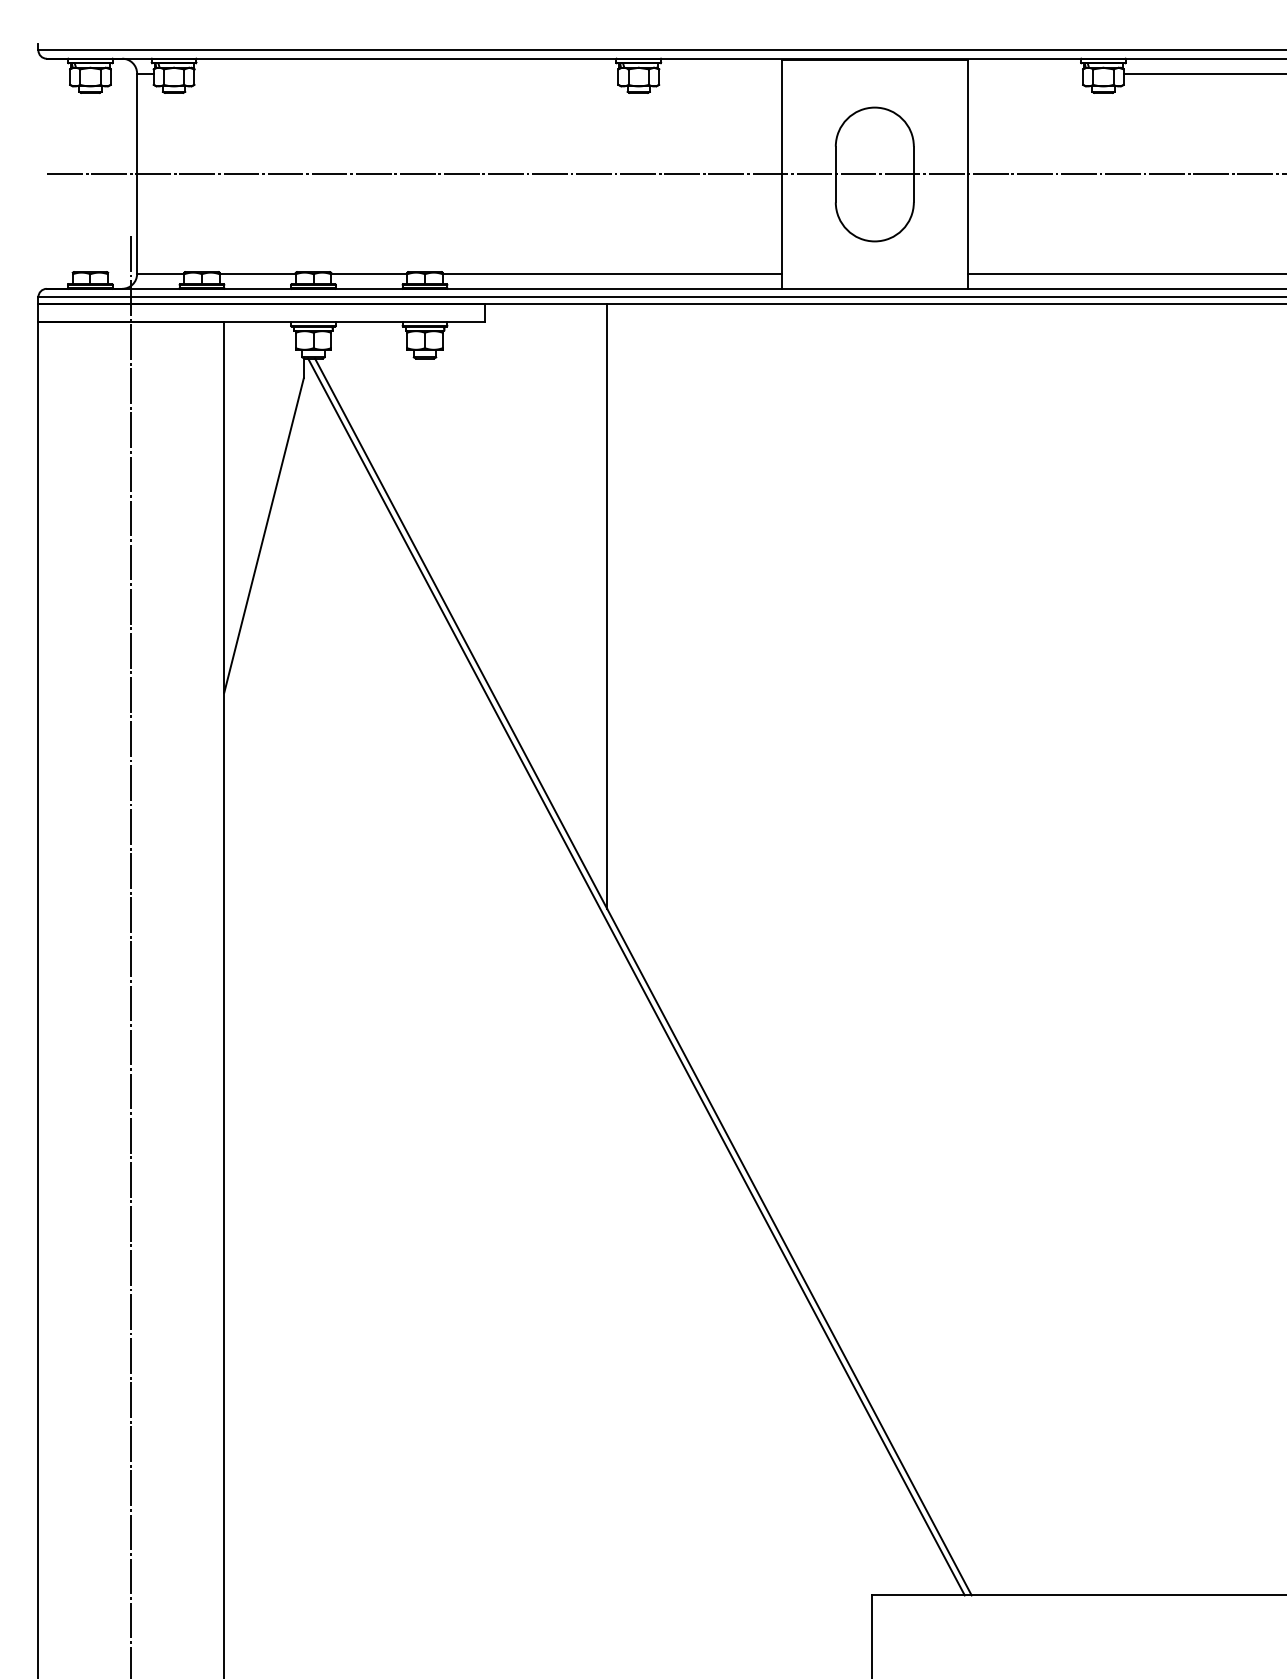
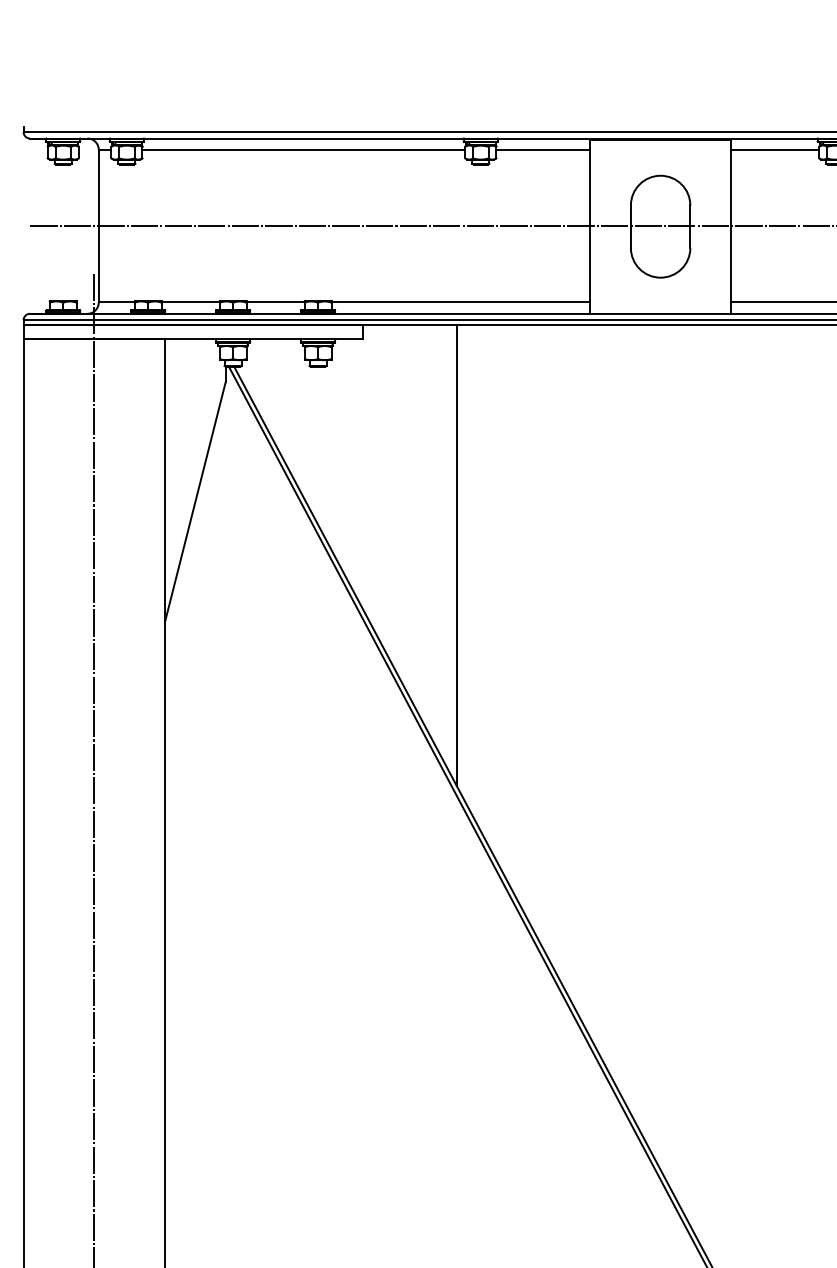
line: (406, 73) -> (303, 149), added
line: (720, 73) -> (543, 149), added
line: (1025, 73) -> (775, 149), added

